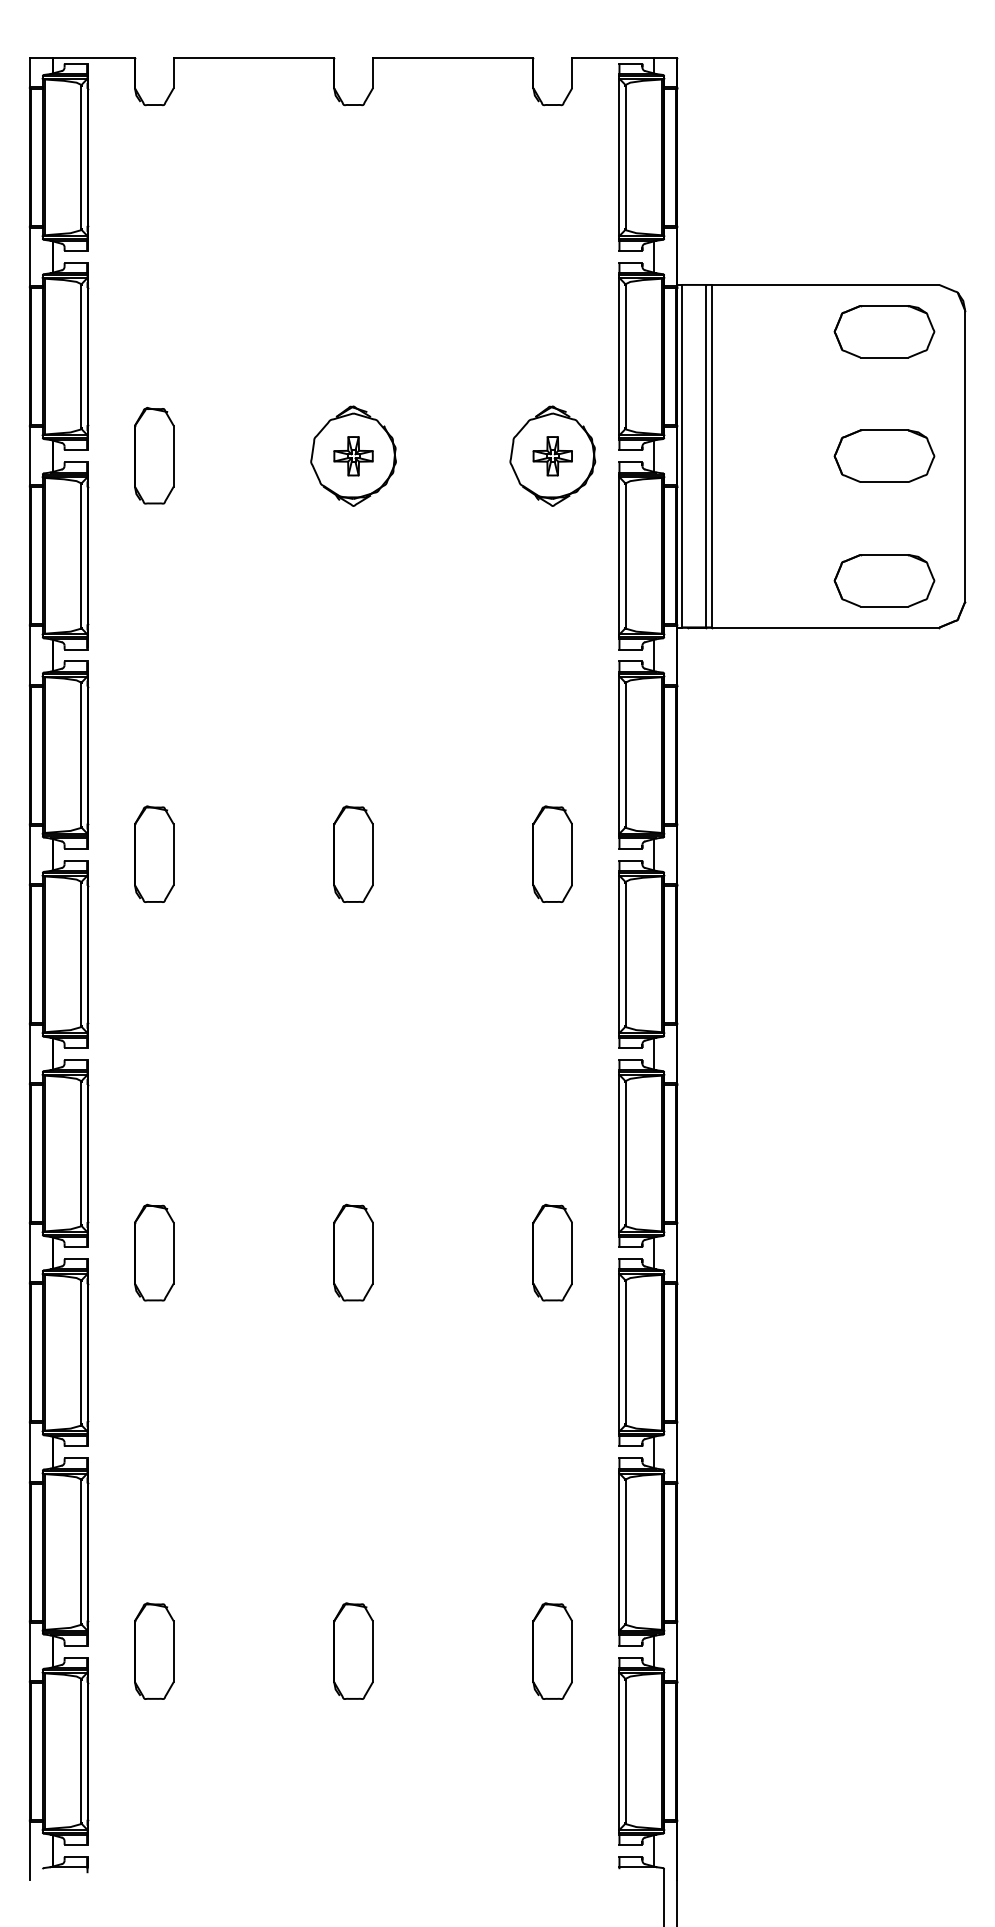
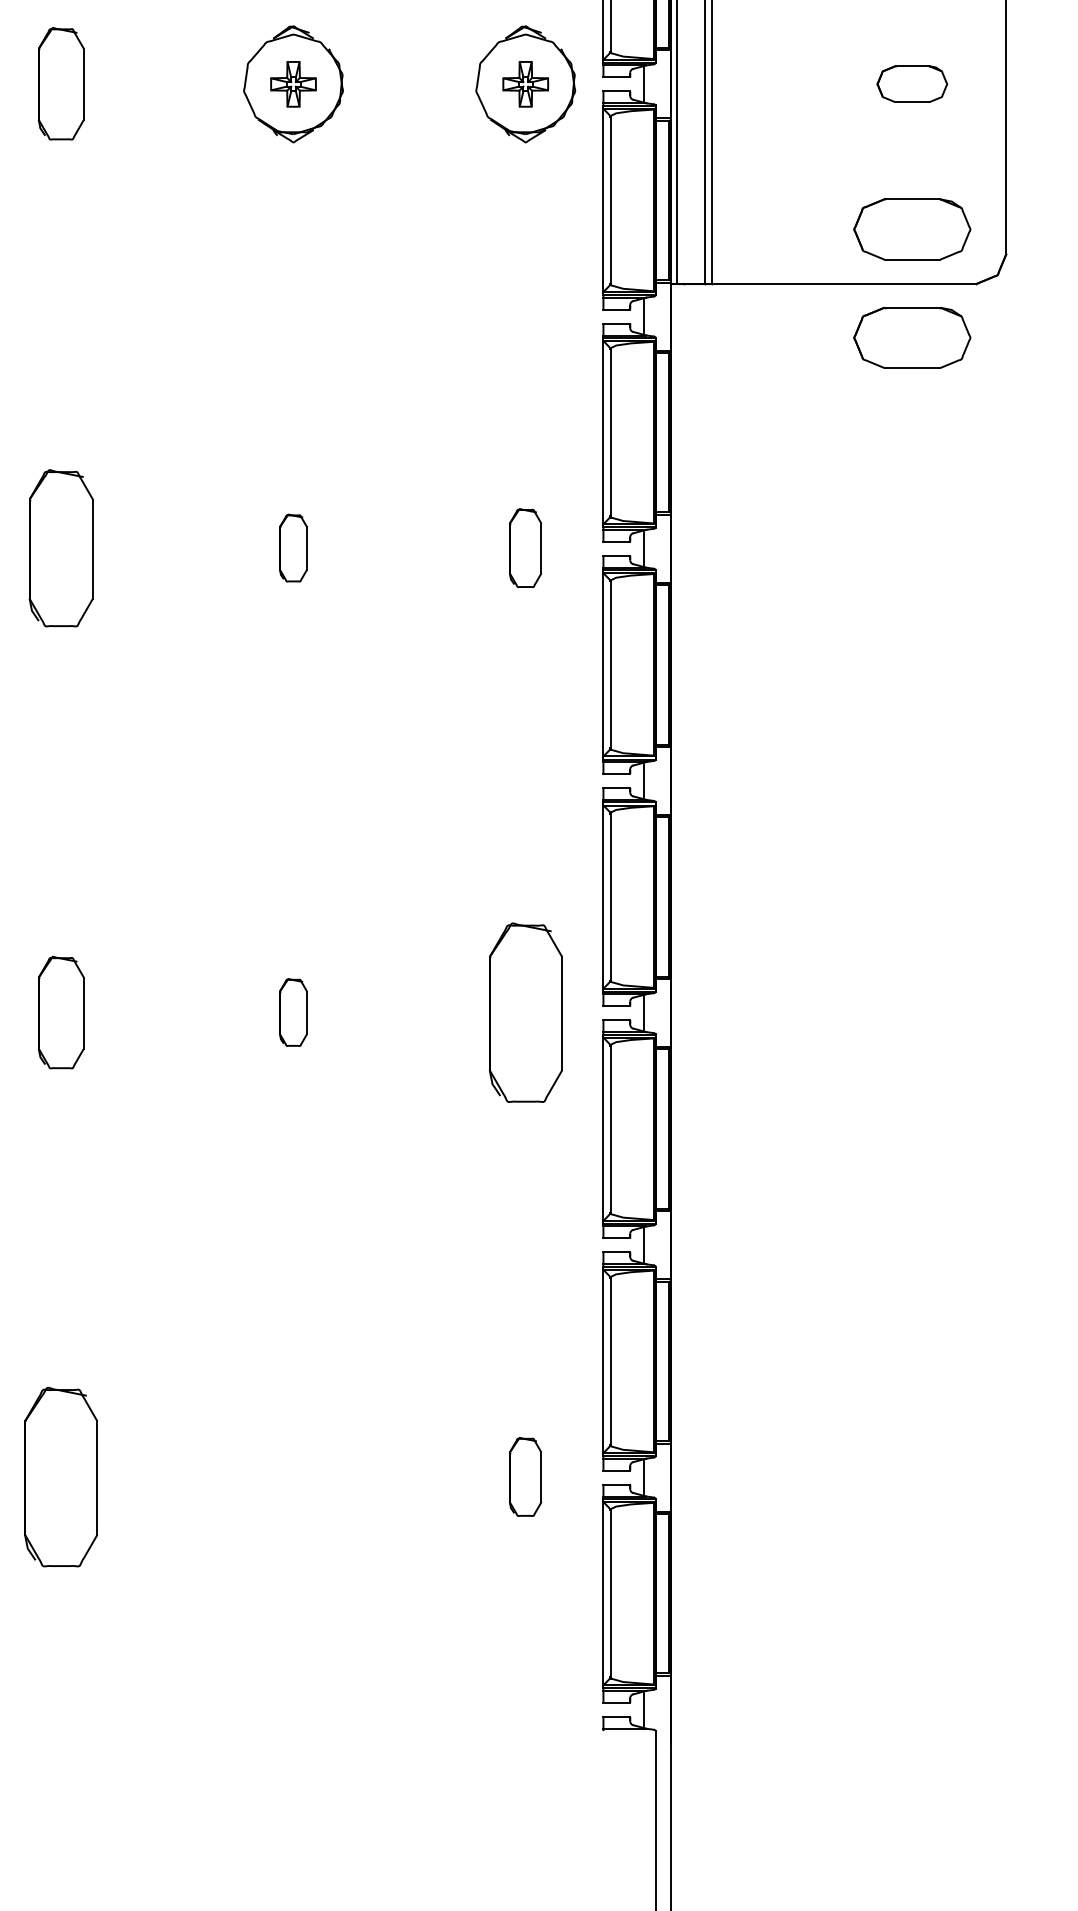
part: (884, 455) -> (912, 83), size x0.6
part: (884, 673) -> (912, 337), added
part: (154, 853) -> (61, 547), size x1.4
part: (353, 853) -> (293, 547), size x0.6
part: (552, 853) -> (525, 547), size x0.7
part: (353, 1252) -> (293, 1012), size x0.6
part: (552, 1252) -> (525, 1012), size x1.6
part: (154, 1650) -> (61, 1476), size x1.6
part: (353, 1650) -> (293, 1476), removed
part: (552, 1650) -> (525, 1476), size x0.7

